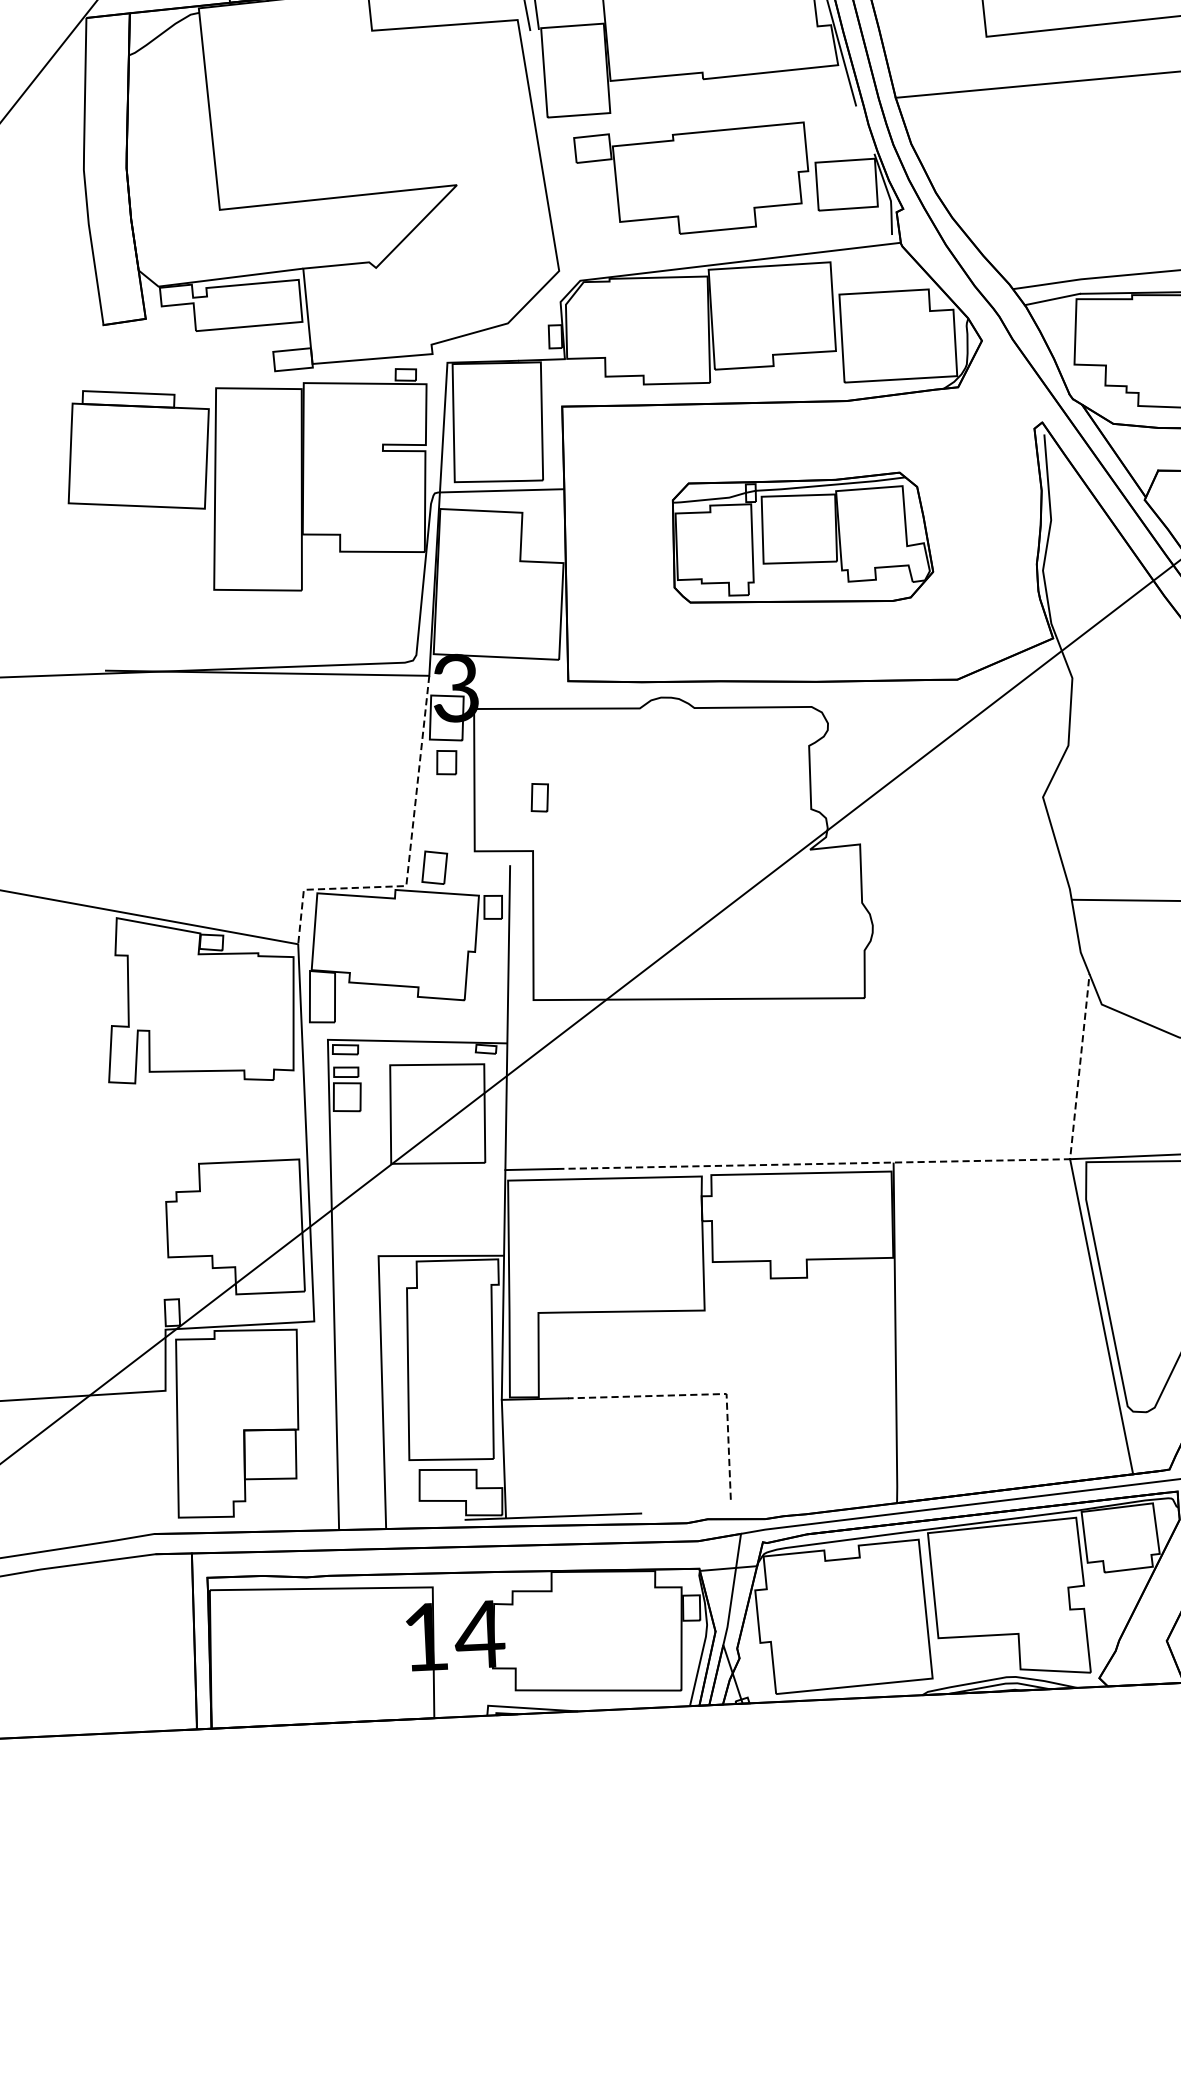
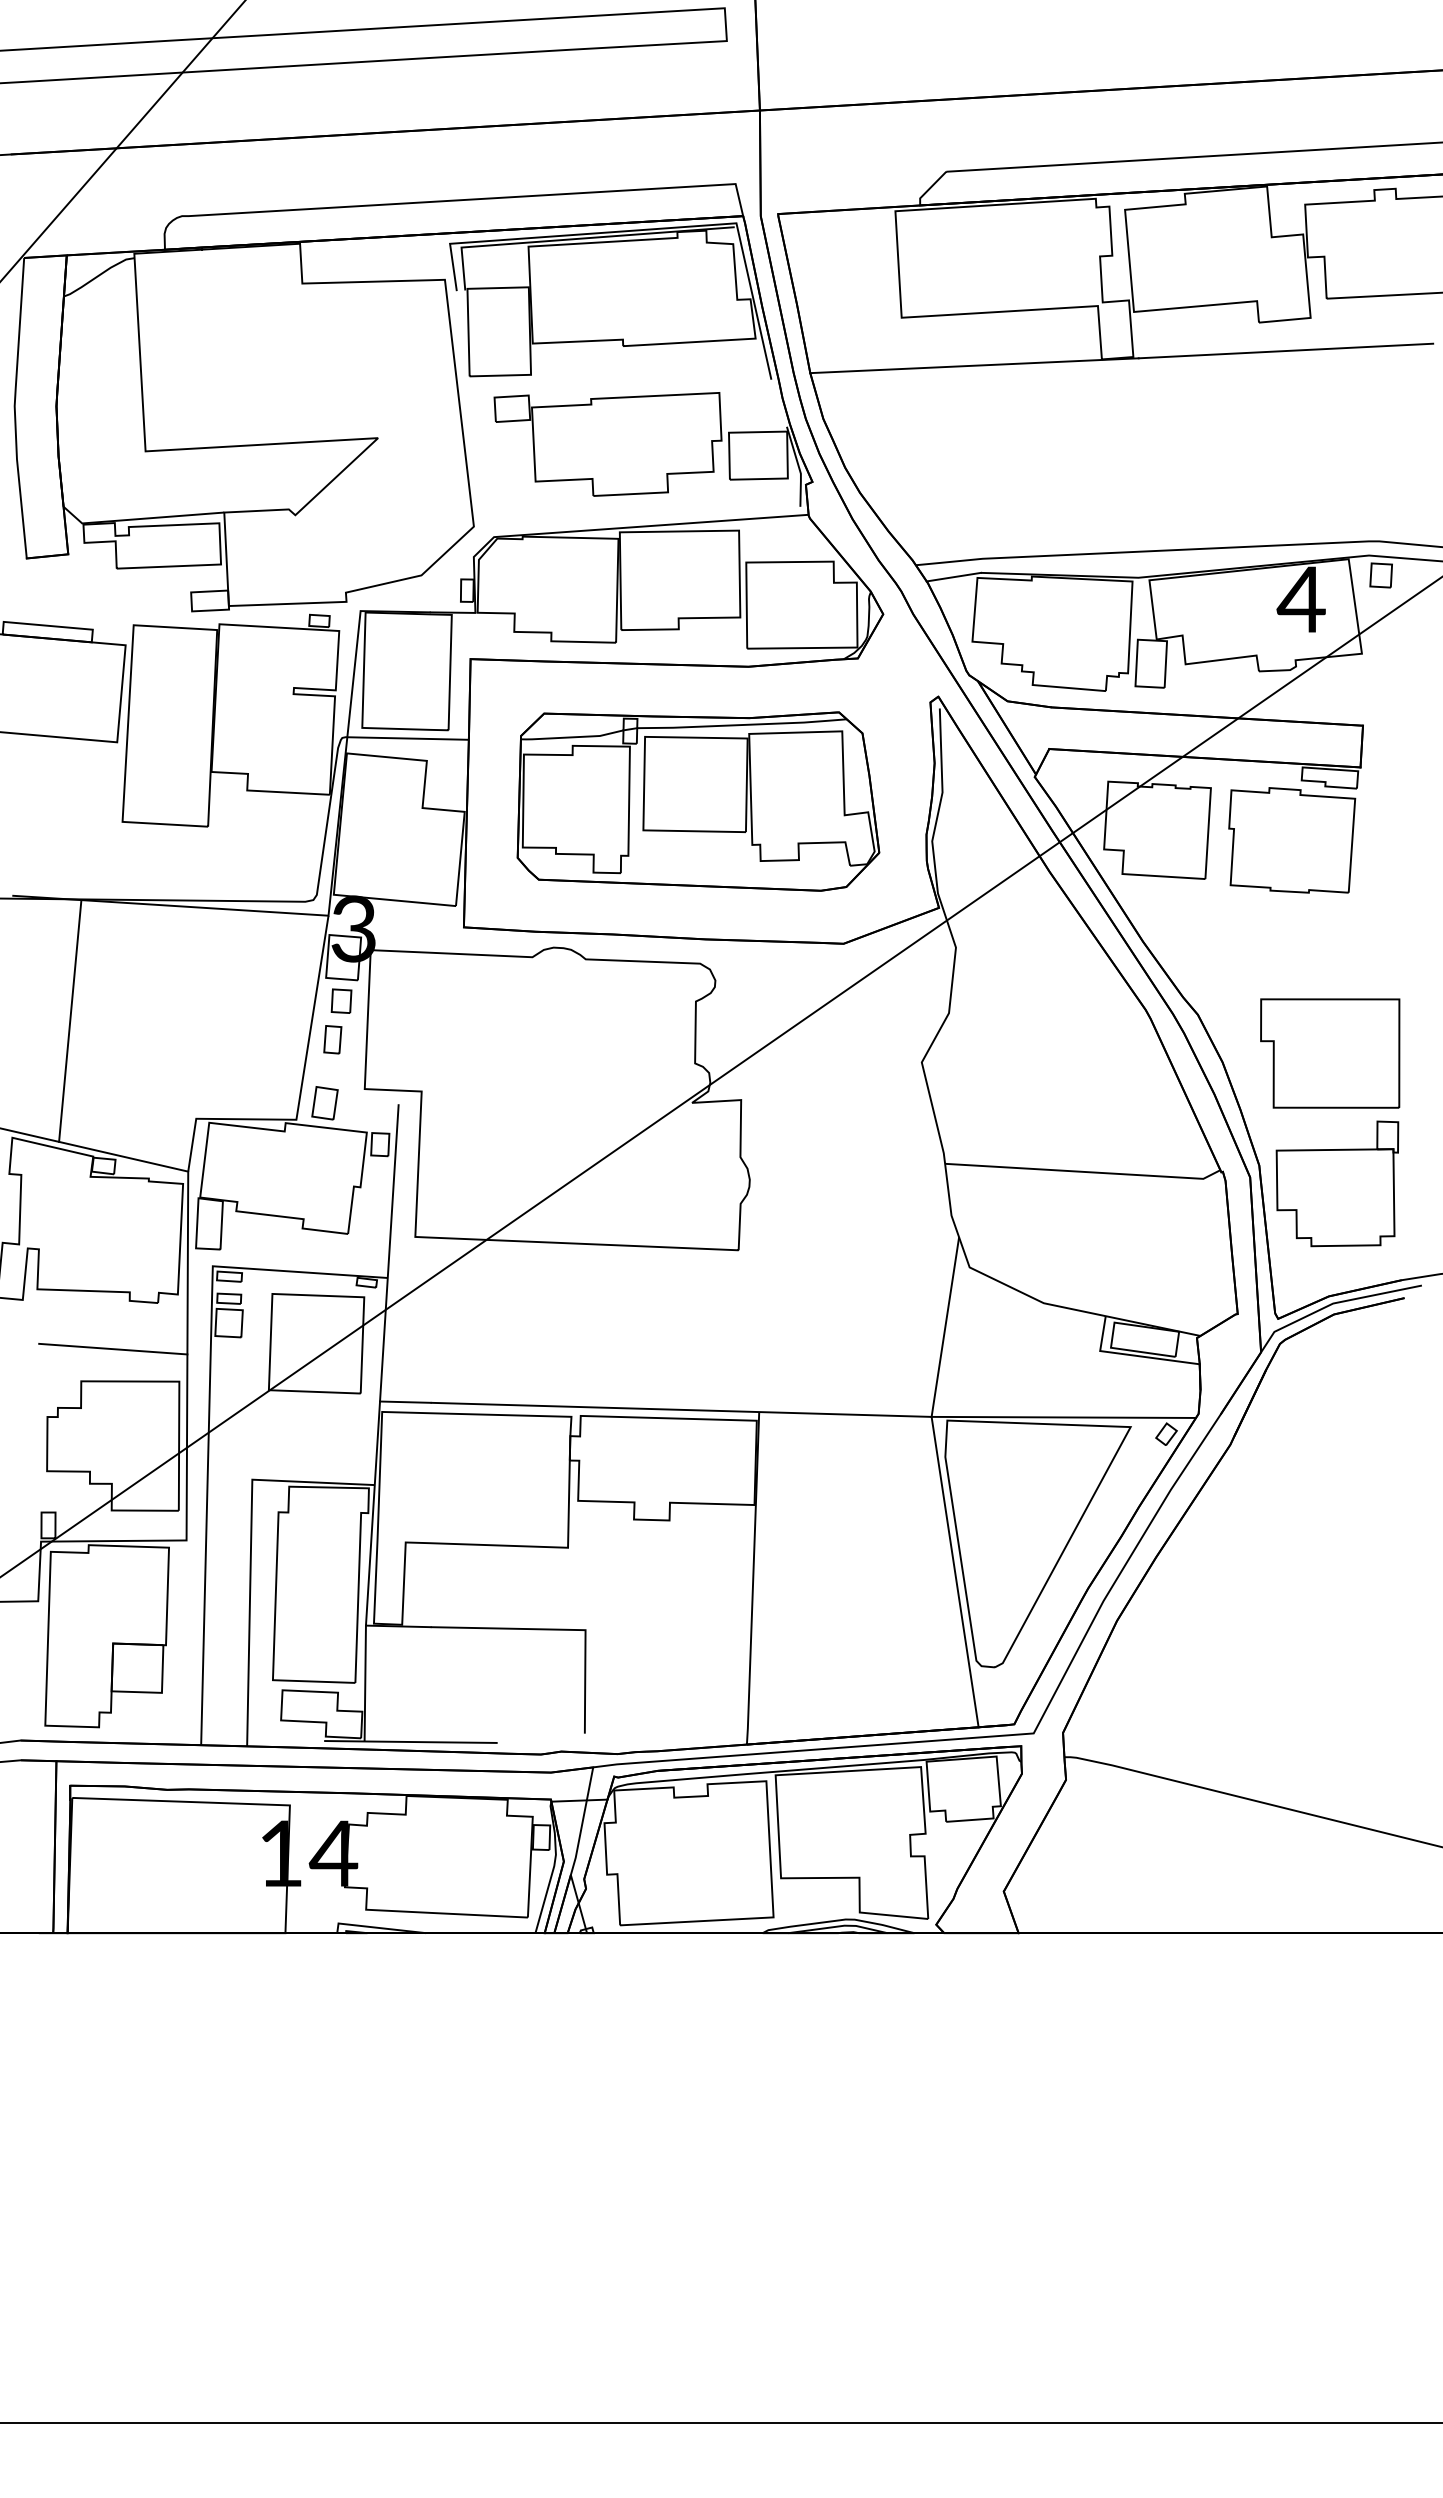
part: (802, 541) -> (698, 801), size x1.43
line: (170, 795) -> (70, 1020), added
part: (539, 797) -> (332, 1039), moved
line: (409, 861) -> (300, 1095), dashed -> solid
line: (230, 1128) -> (113, 1348), added
line: (907, 1162) -> (772, 1412), dashed -> solid
line: (700, 1394) -> (560, 1629), dashed -> solid

